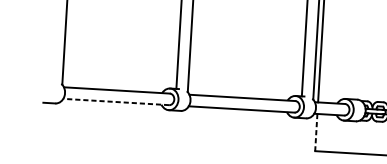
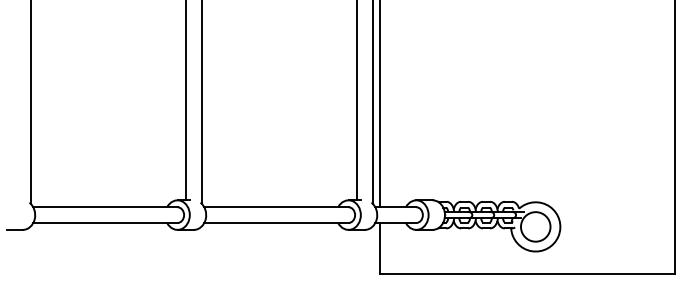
line: (115, 102) -> (104, 223), dashed -> solid
line: (316, 132) -> (379, 248), dashed -> solid

